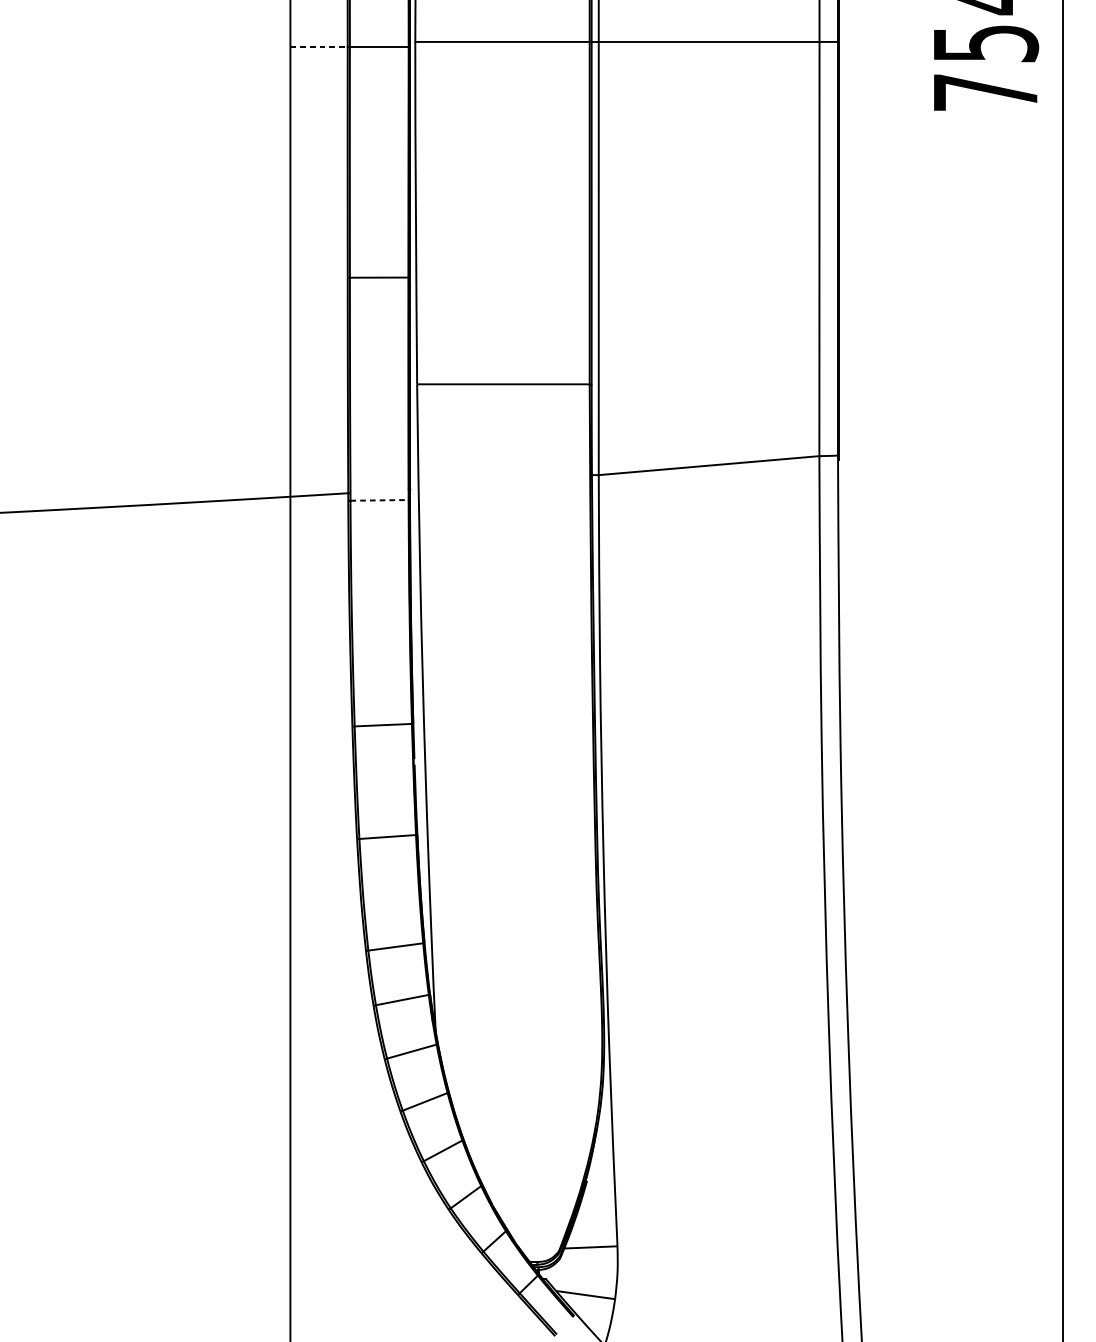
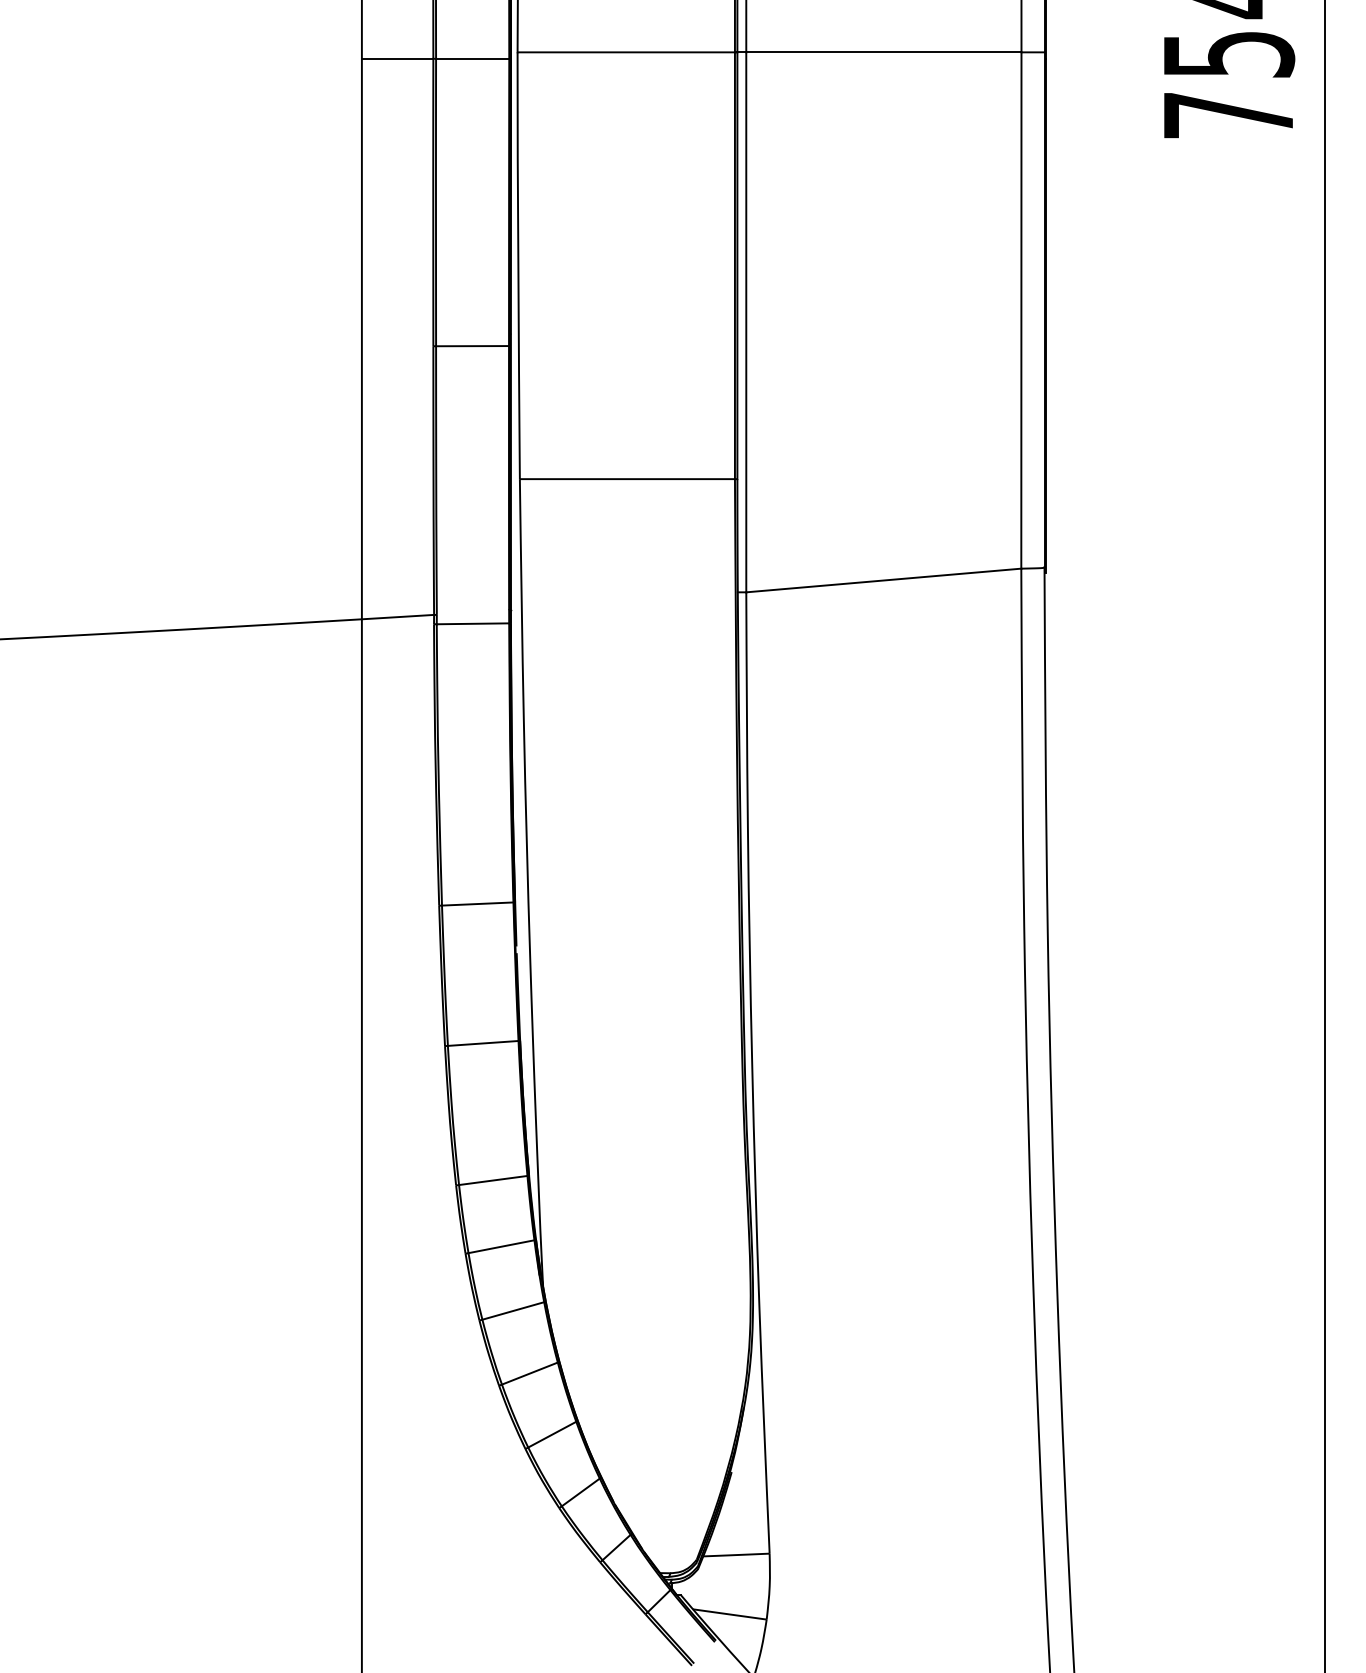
line: (318, 46) -> (397, 58), dashed -> solid
line: (379, 500) -> (473, 623), dashed -> solid

